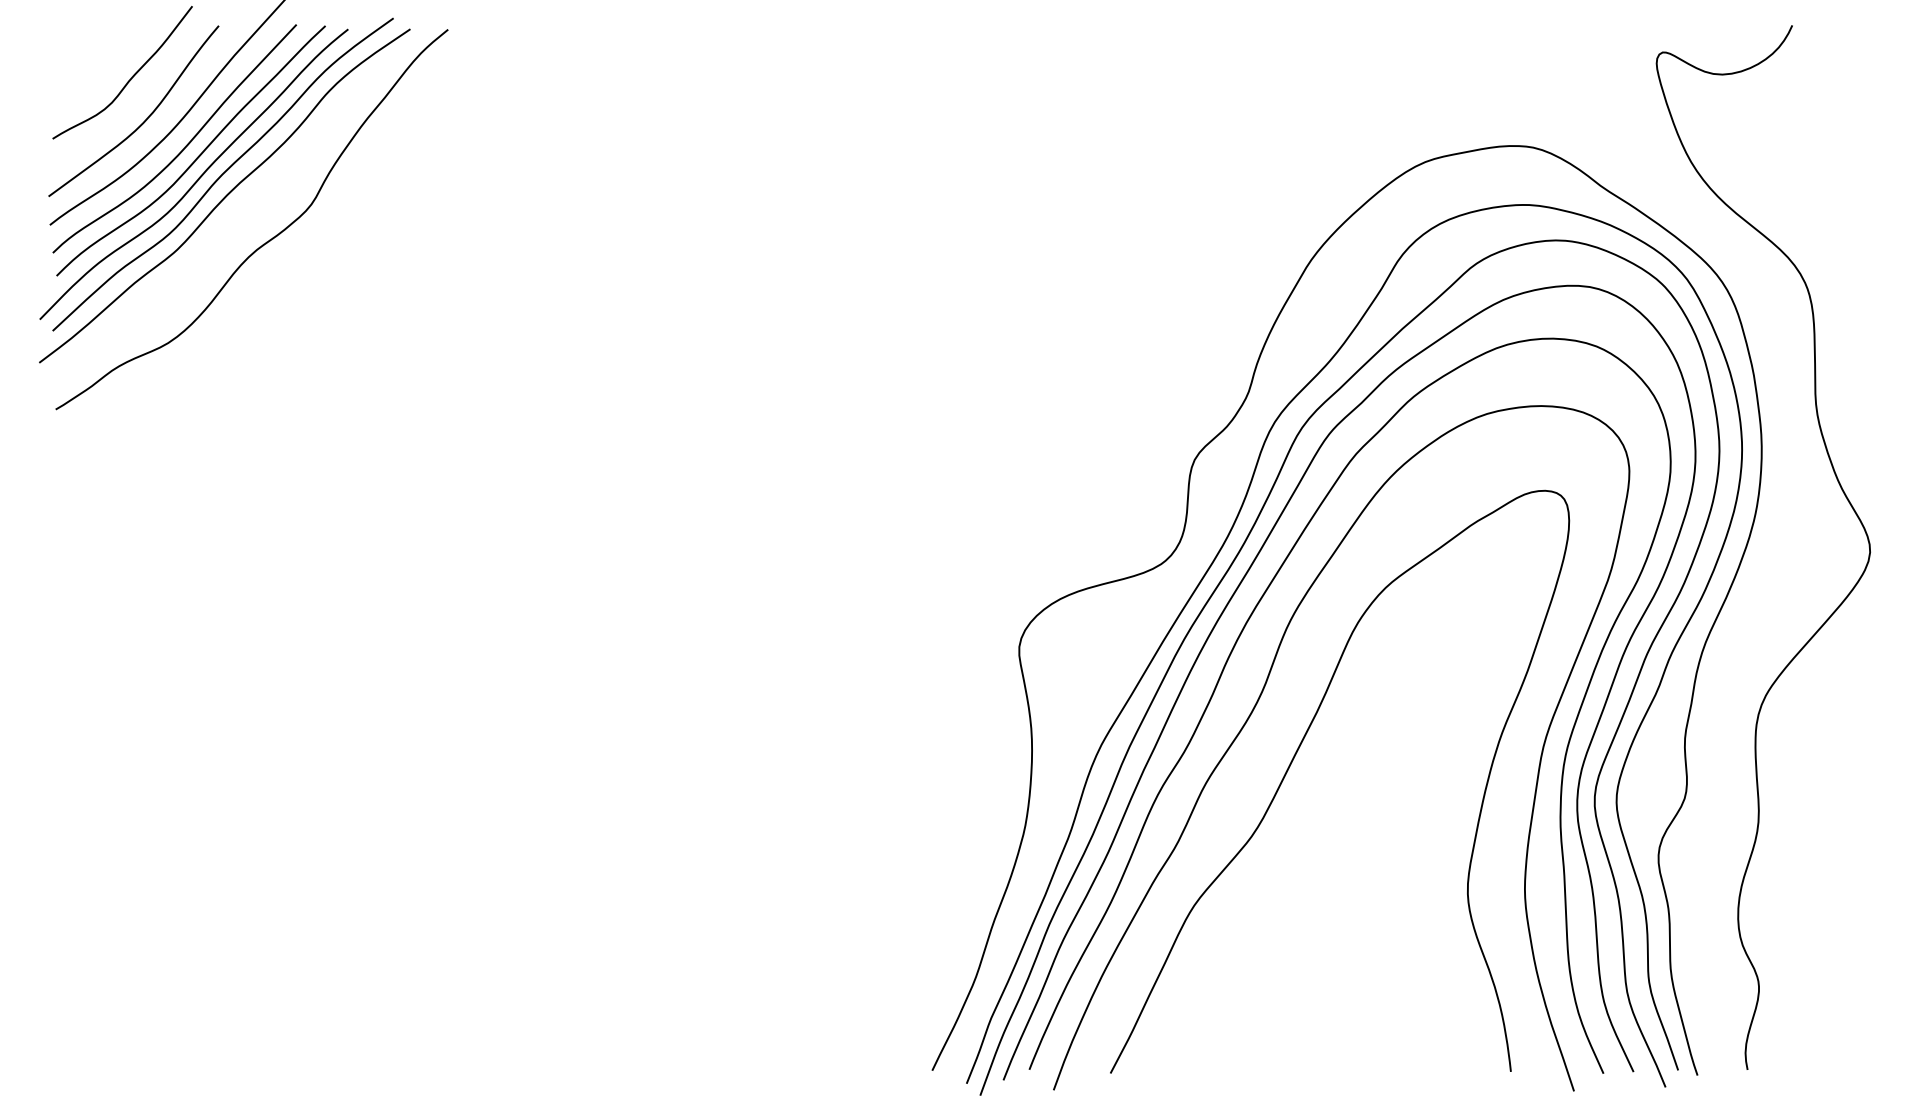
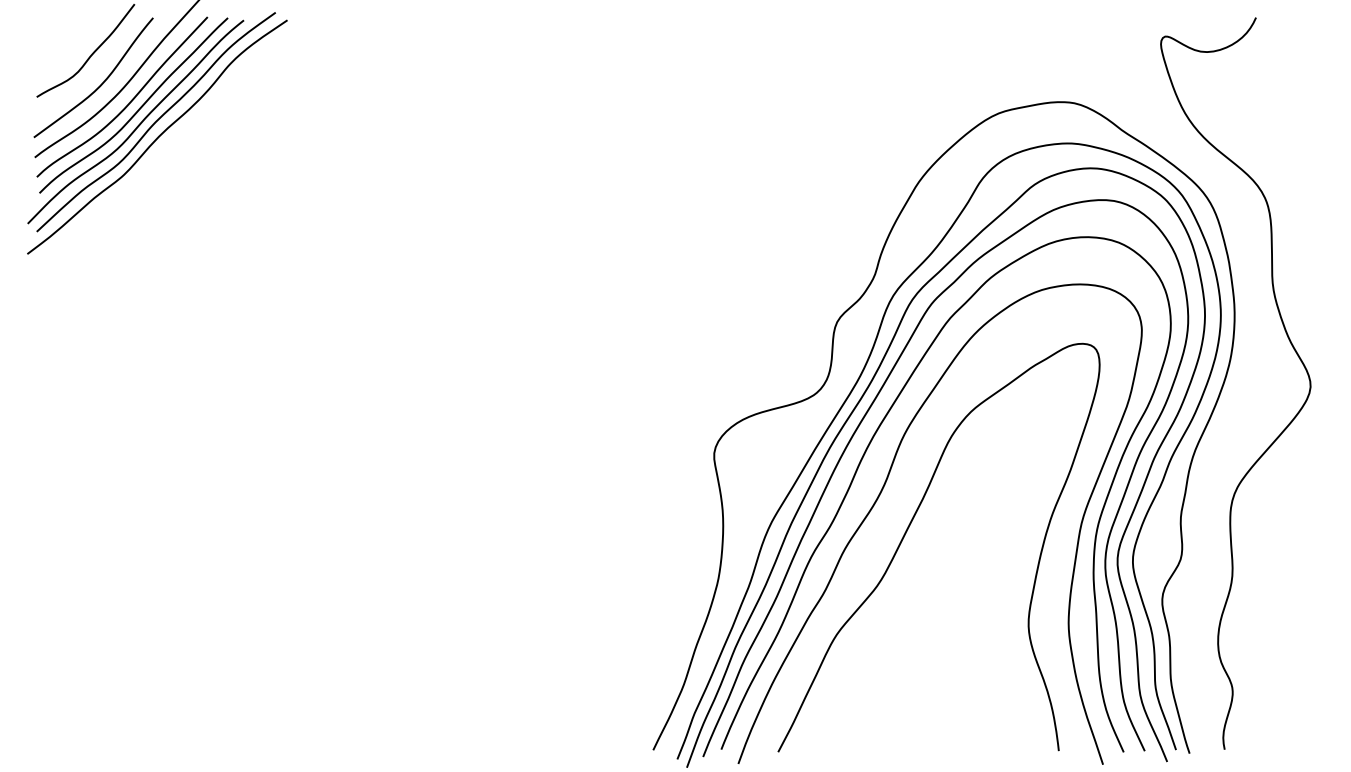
curve: (266, 241) -> (186, 169), removed

